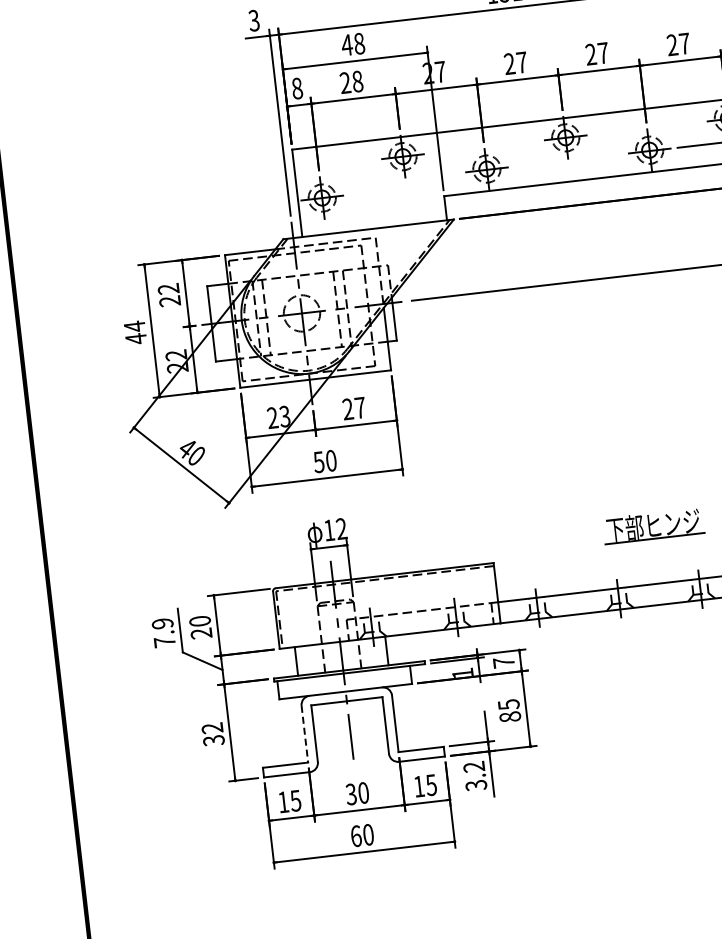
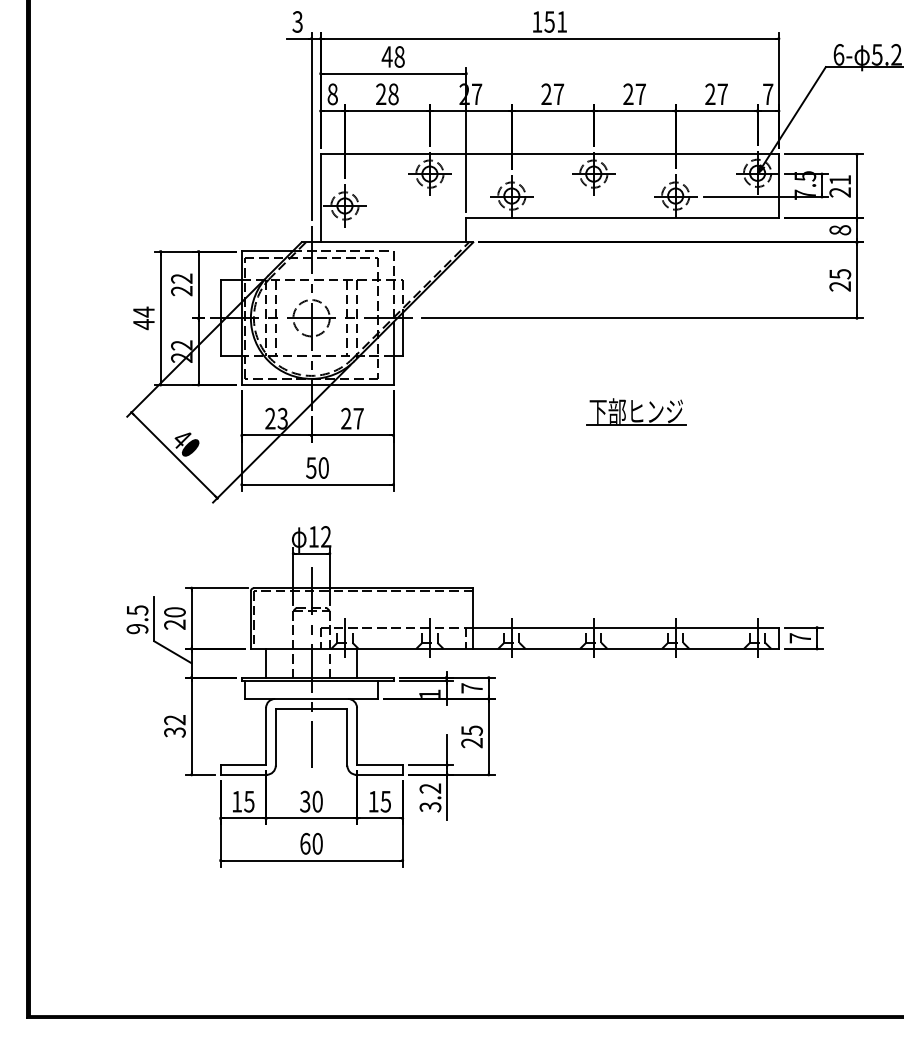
part: (653, 525) -> (636, 411), moved
text: (163, 632) -> (137, 619), 7.9 -> 9.5
text: (509, 717) -> (471, 743), 85 -> 25
line: (305, 734) -> (266, 736), dashed -> solid

